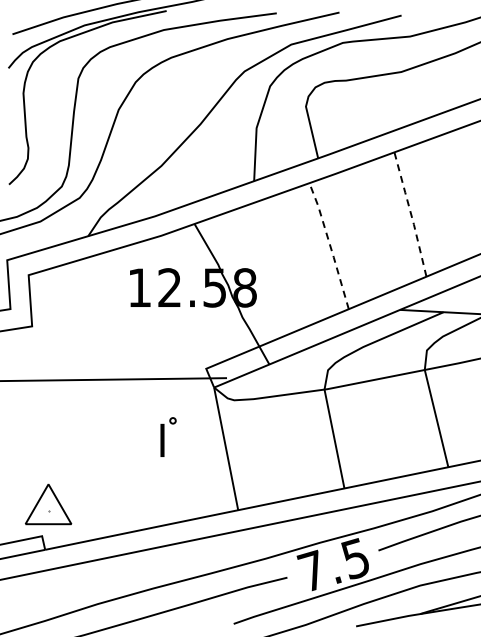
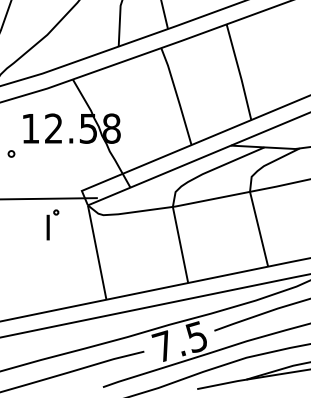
line: (411, 213) -> (239, 71), dashed -> solid
line: (330, 245) -> (177, 96), dashed -> solid
part: (114, 320) -> (11, 153), added
part: (168, 436) -> (52, 224), moved

